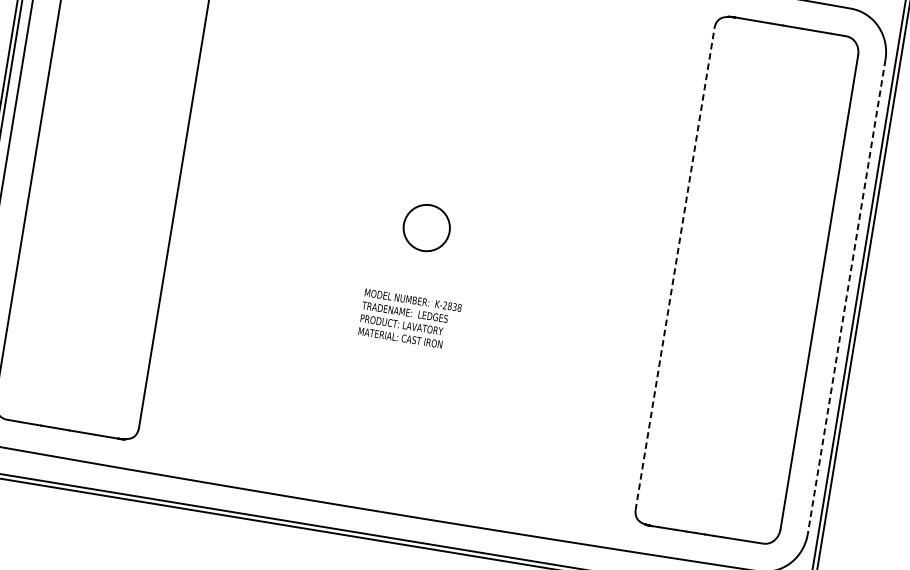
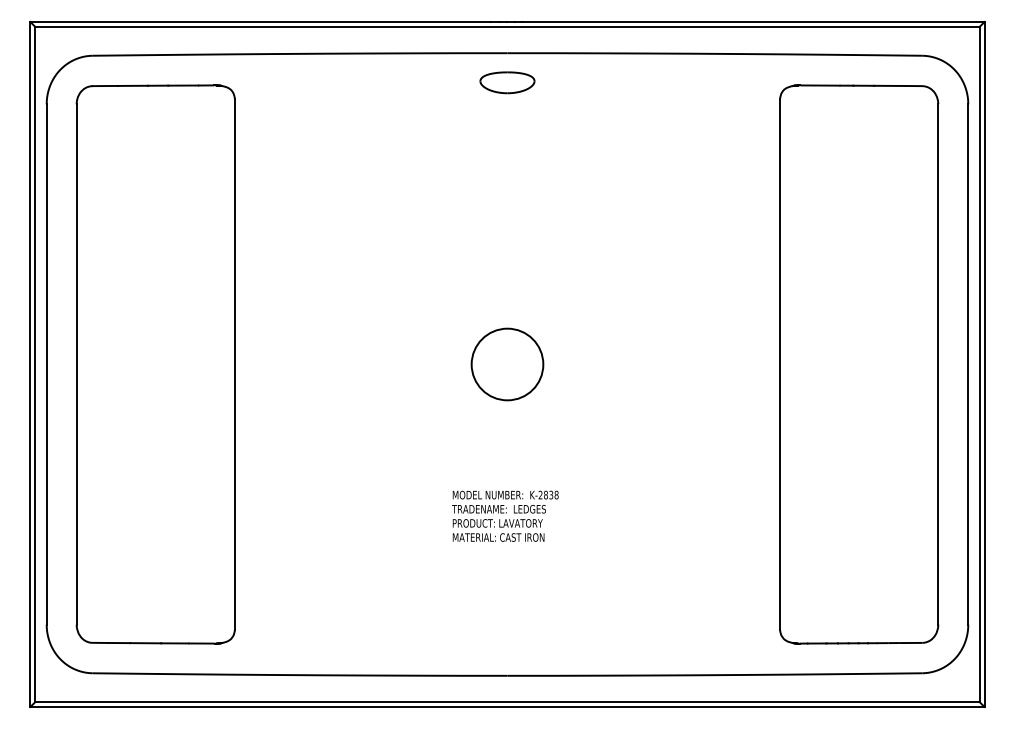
circle: (426, 228) -> (507, 364), size x1.43
line: (675, 268) -> (780, 364), dashed -> solid
line: (846, 297) -> (968, 365), dashed -> solid
text: (410, 318) -> (505, 515), moved

